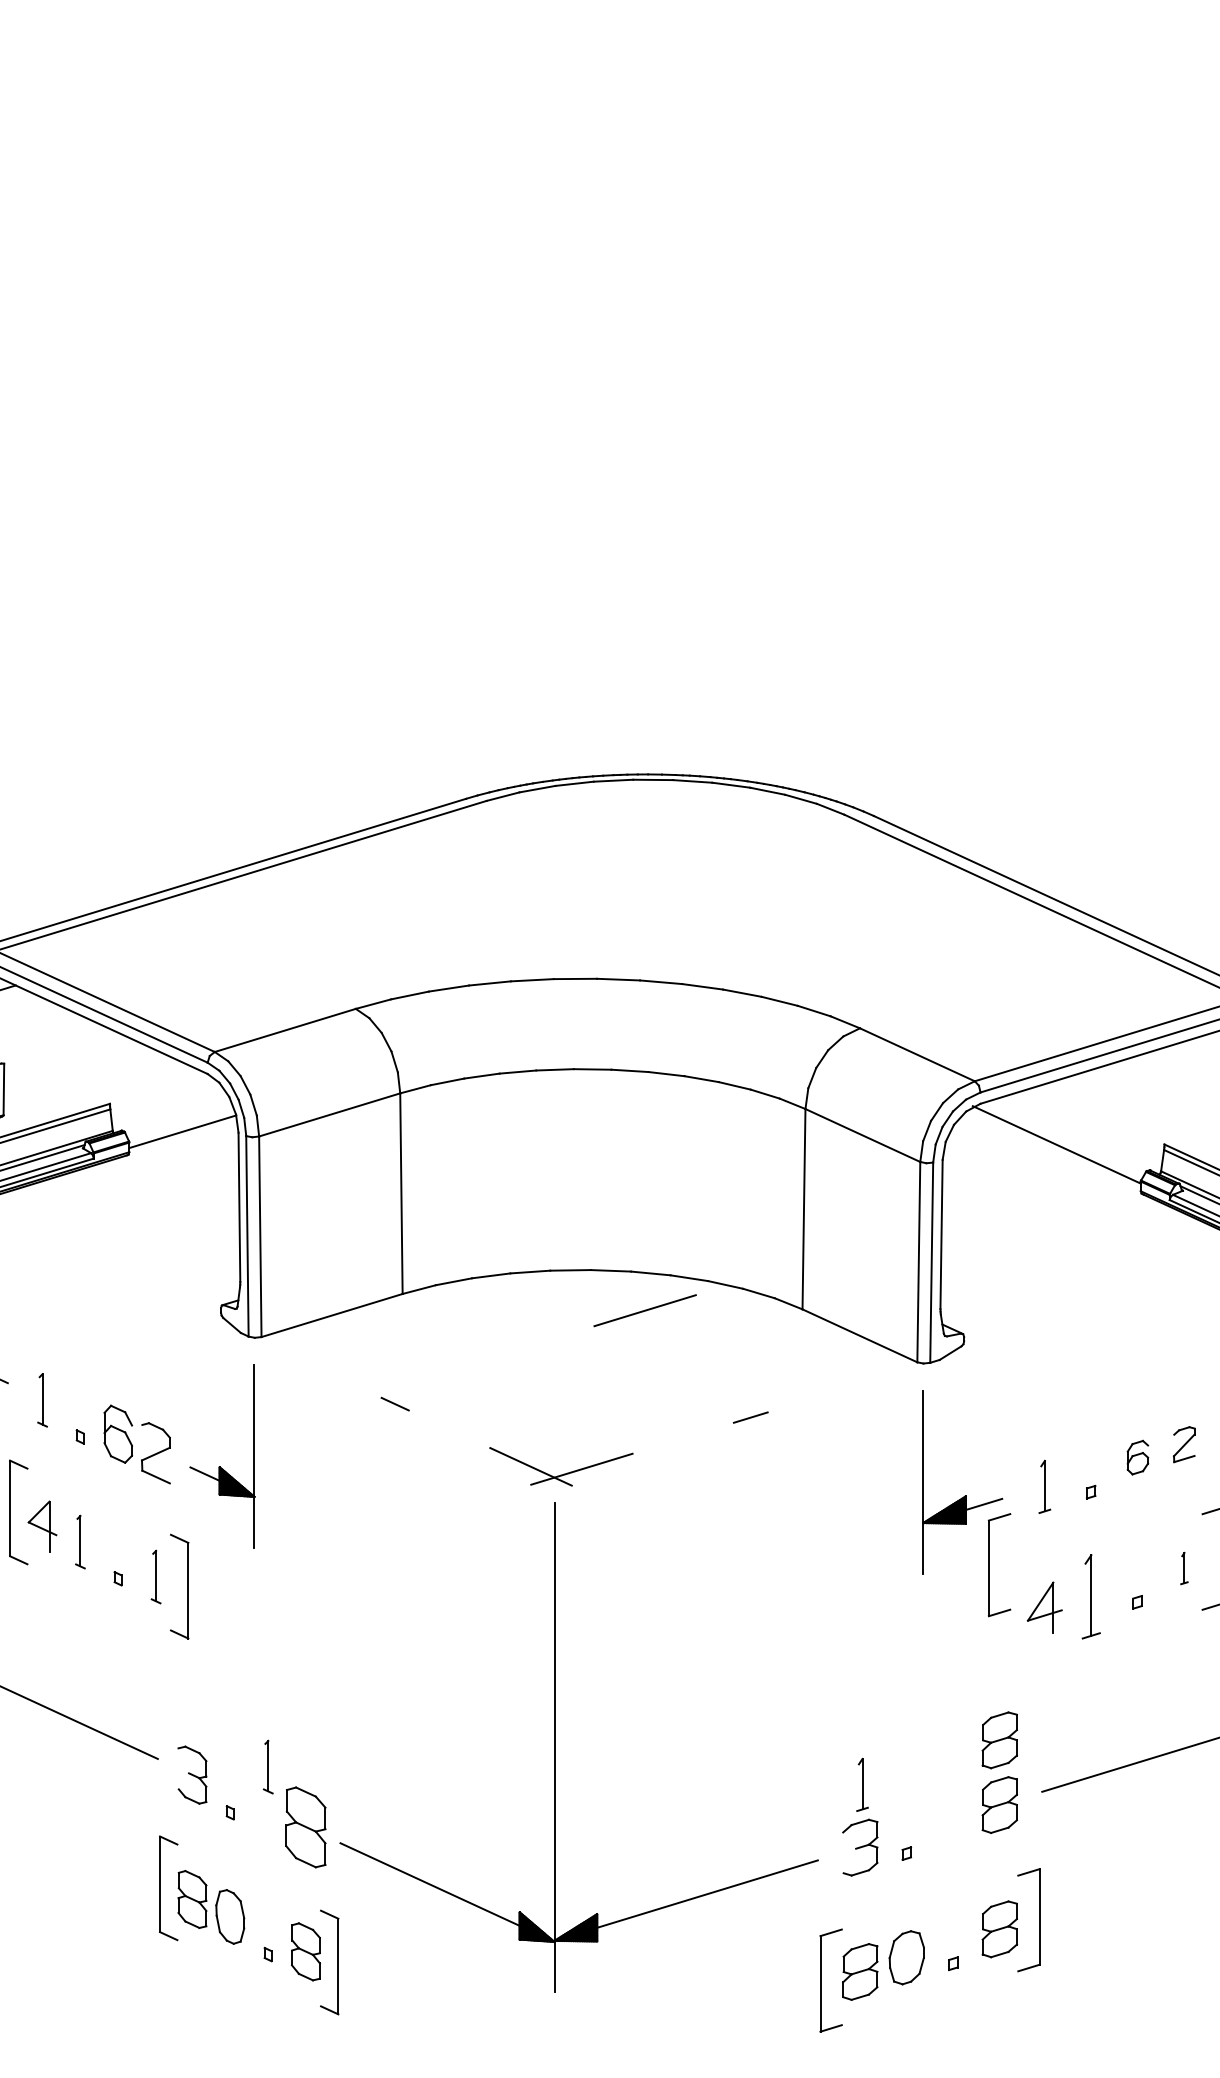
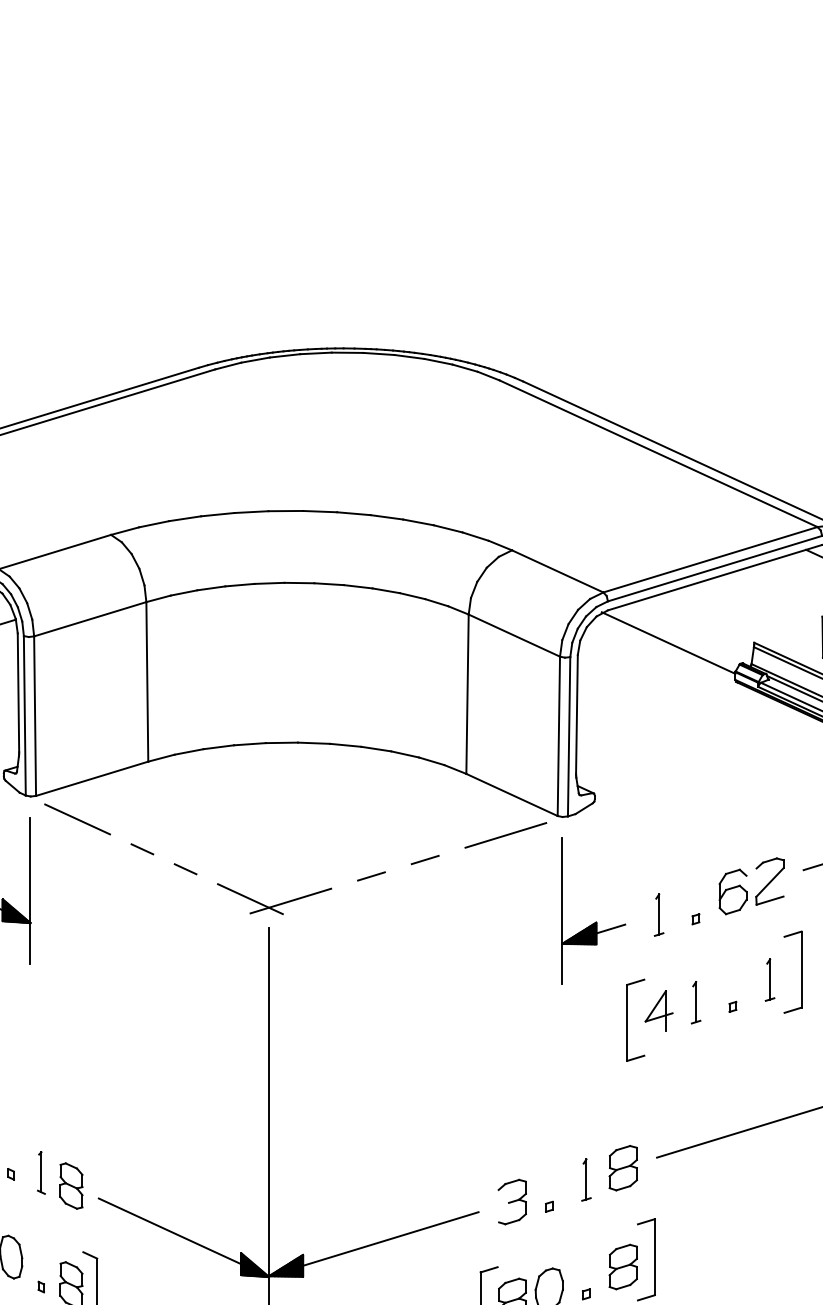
line: (644, 1310) -> (505, 835), moved
line: (313, 1366) -> (77, 819), added
line: (449, 1428) -> (185, 868), added
line: (683, 1438) -> (371, 876), added
part: (1184, 1444) -> (770, 881), size x1.67
part: (1137, 1457) -> (732, 891), size x1.67
part: (989, 1565) -> (627, 1020), moved
part: (1184, 1568) -> (770, 980), size x1.67
part: (1091, 1597) -> (696, 1003), size x0.62
part: (999, 1740) -> (623, 1116), removed
part: (268, 1766) -> (41, 1172), moved
part: (862, 1784) -> (586, 1179), moved
part: (305, 1827) -> (71, 1186), size x0.71

